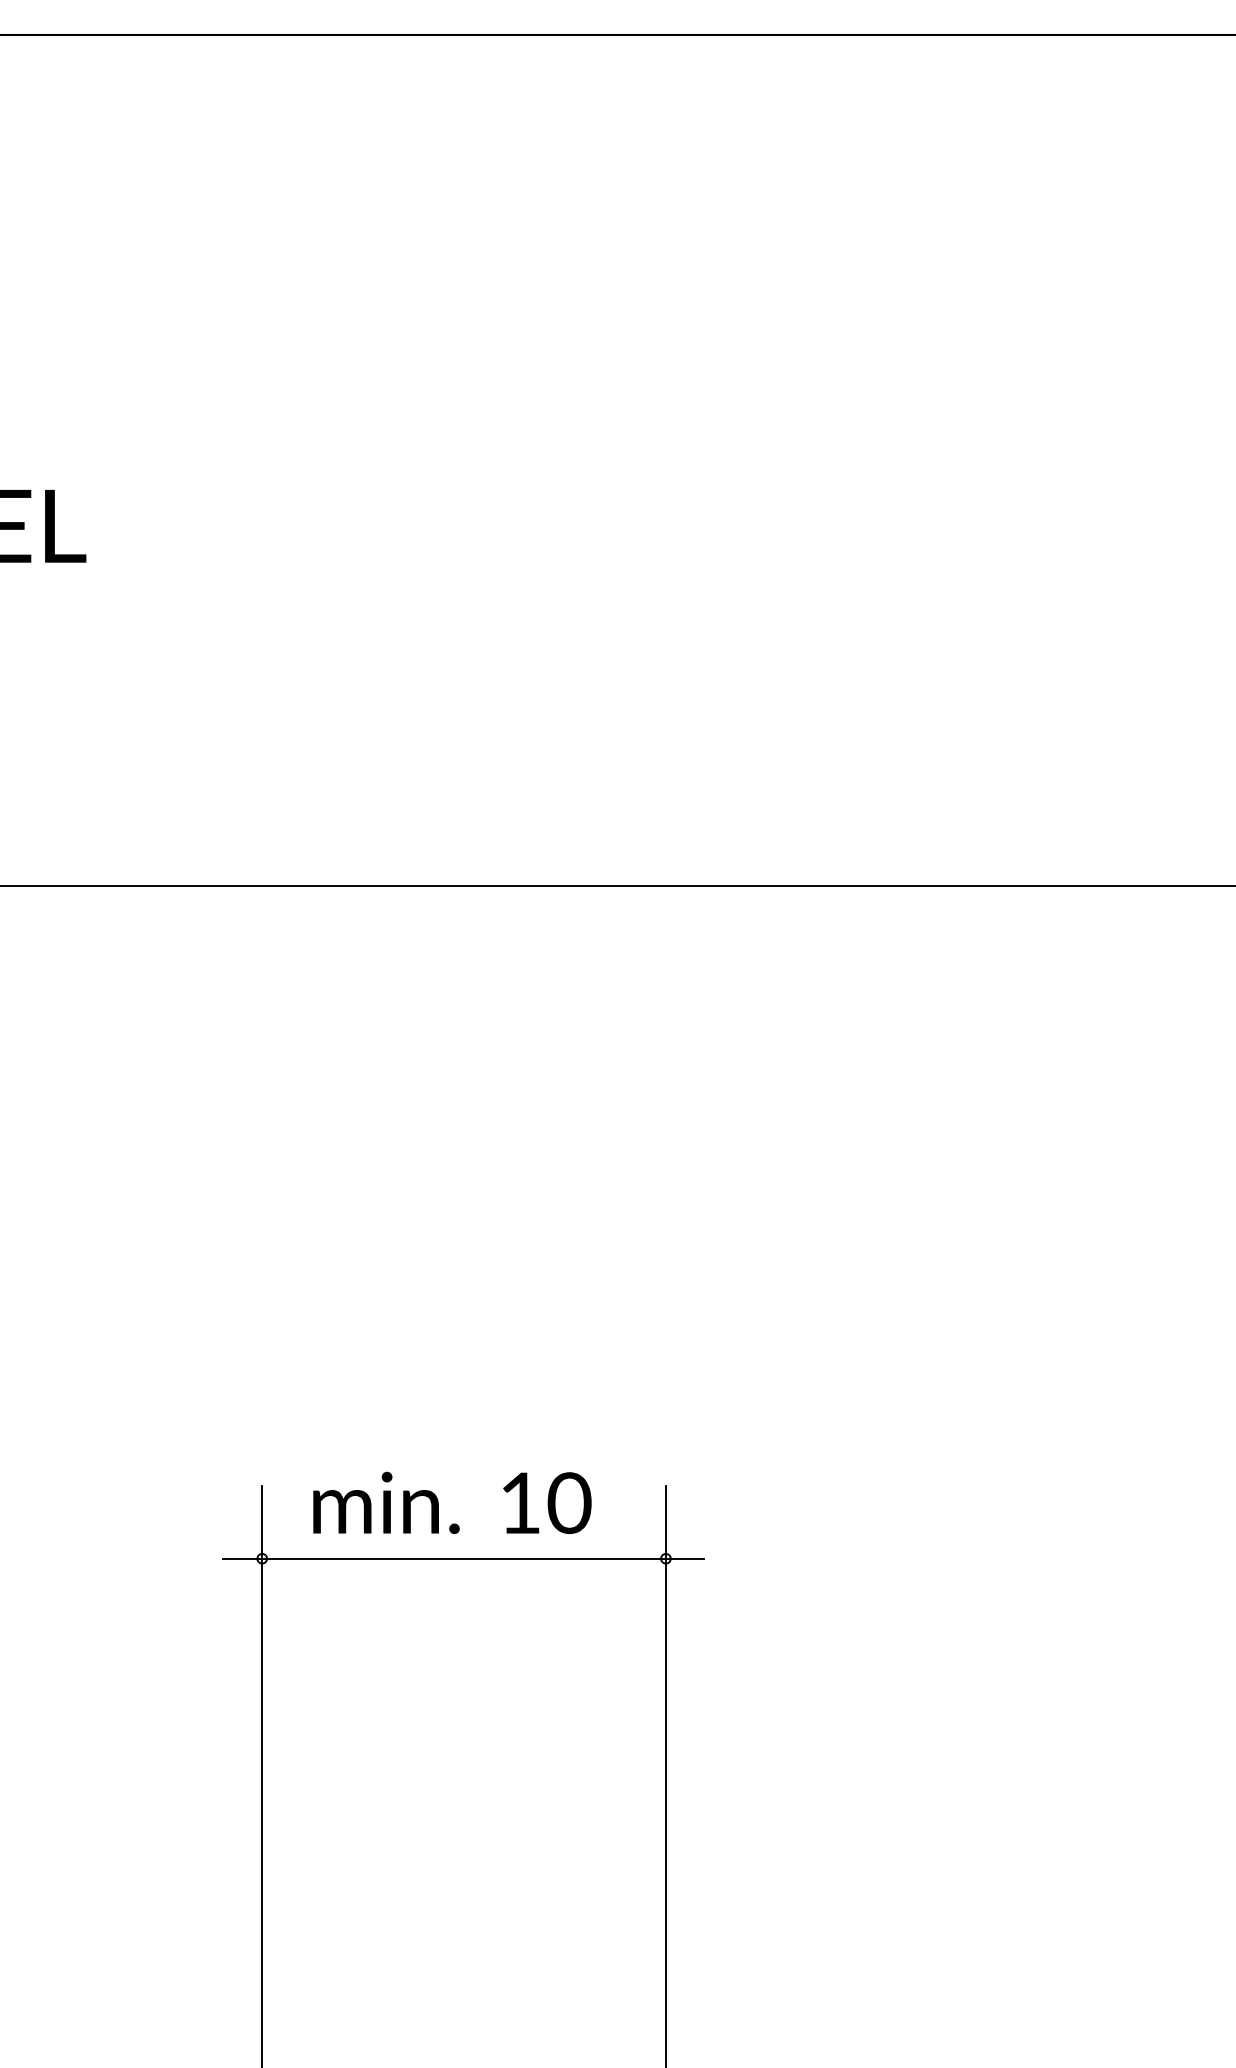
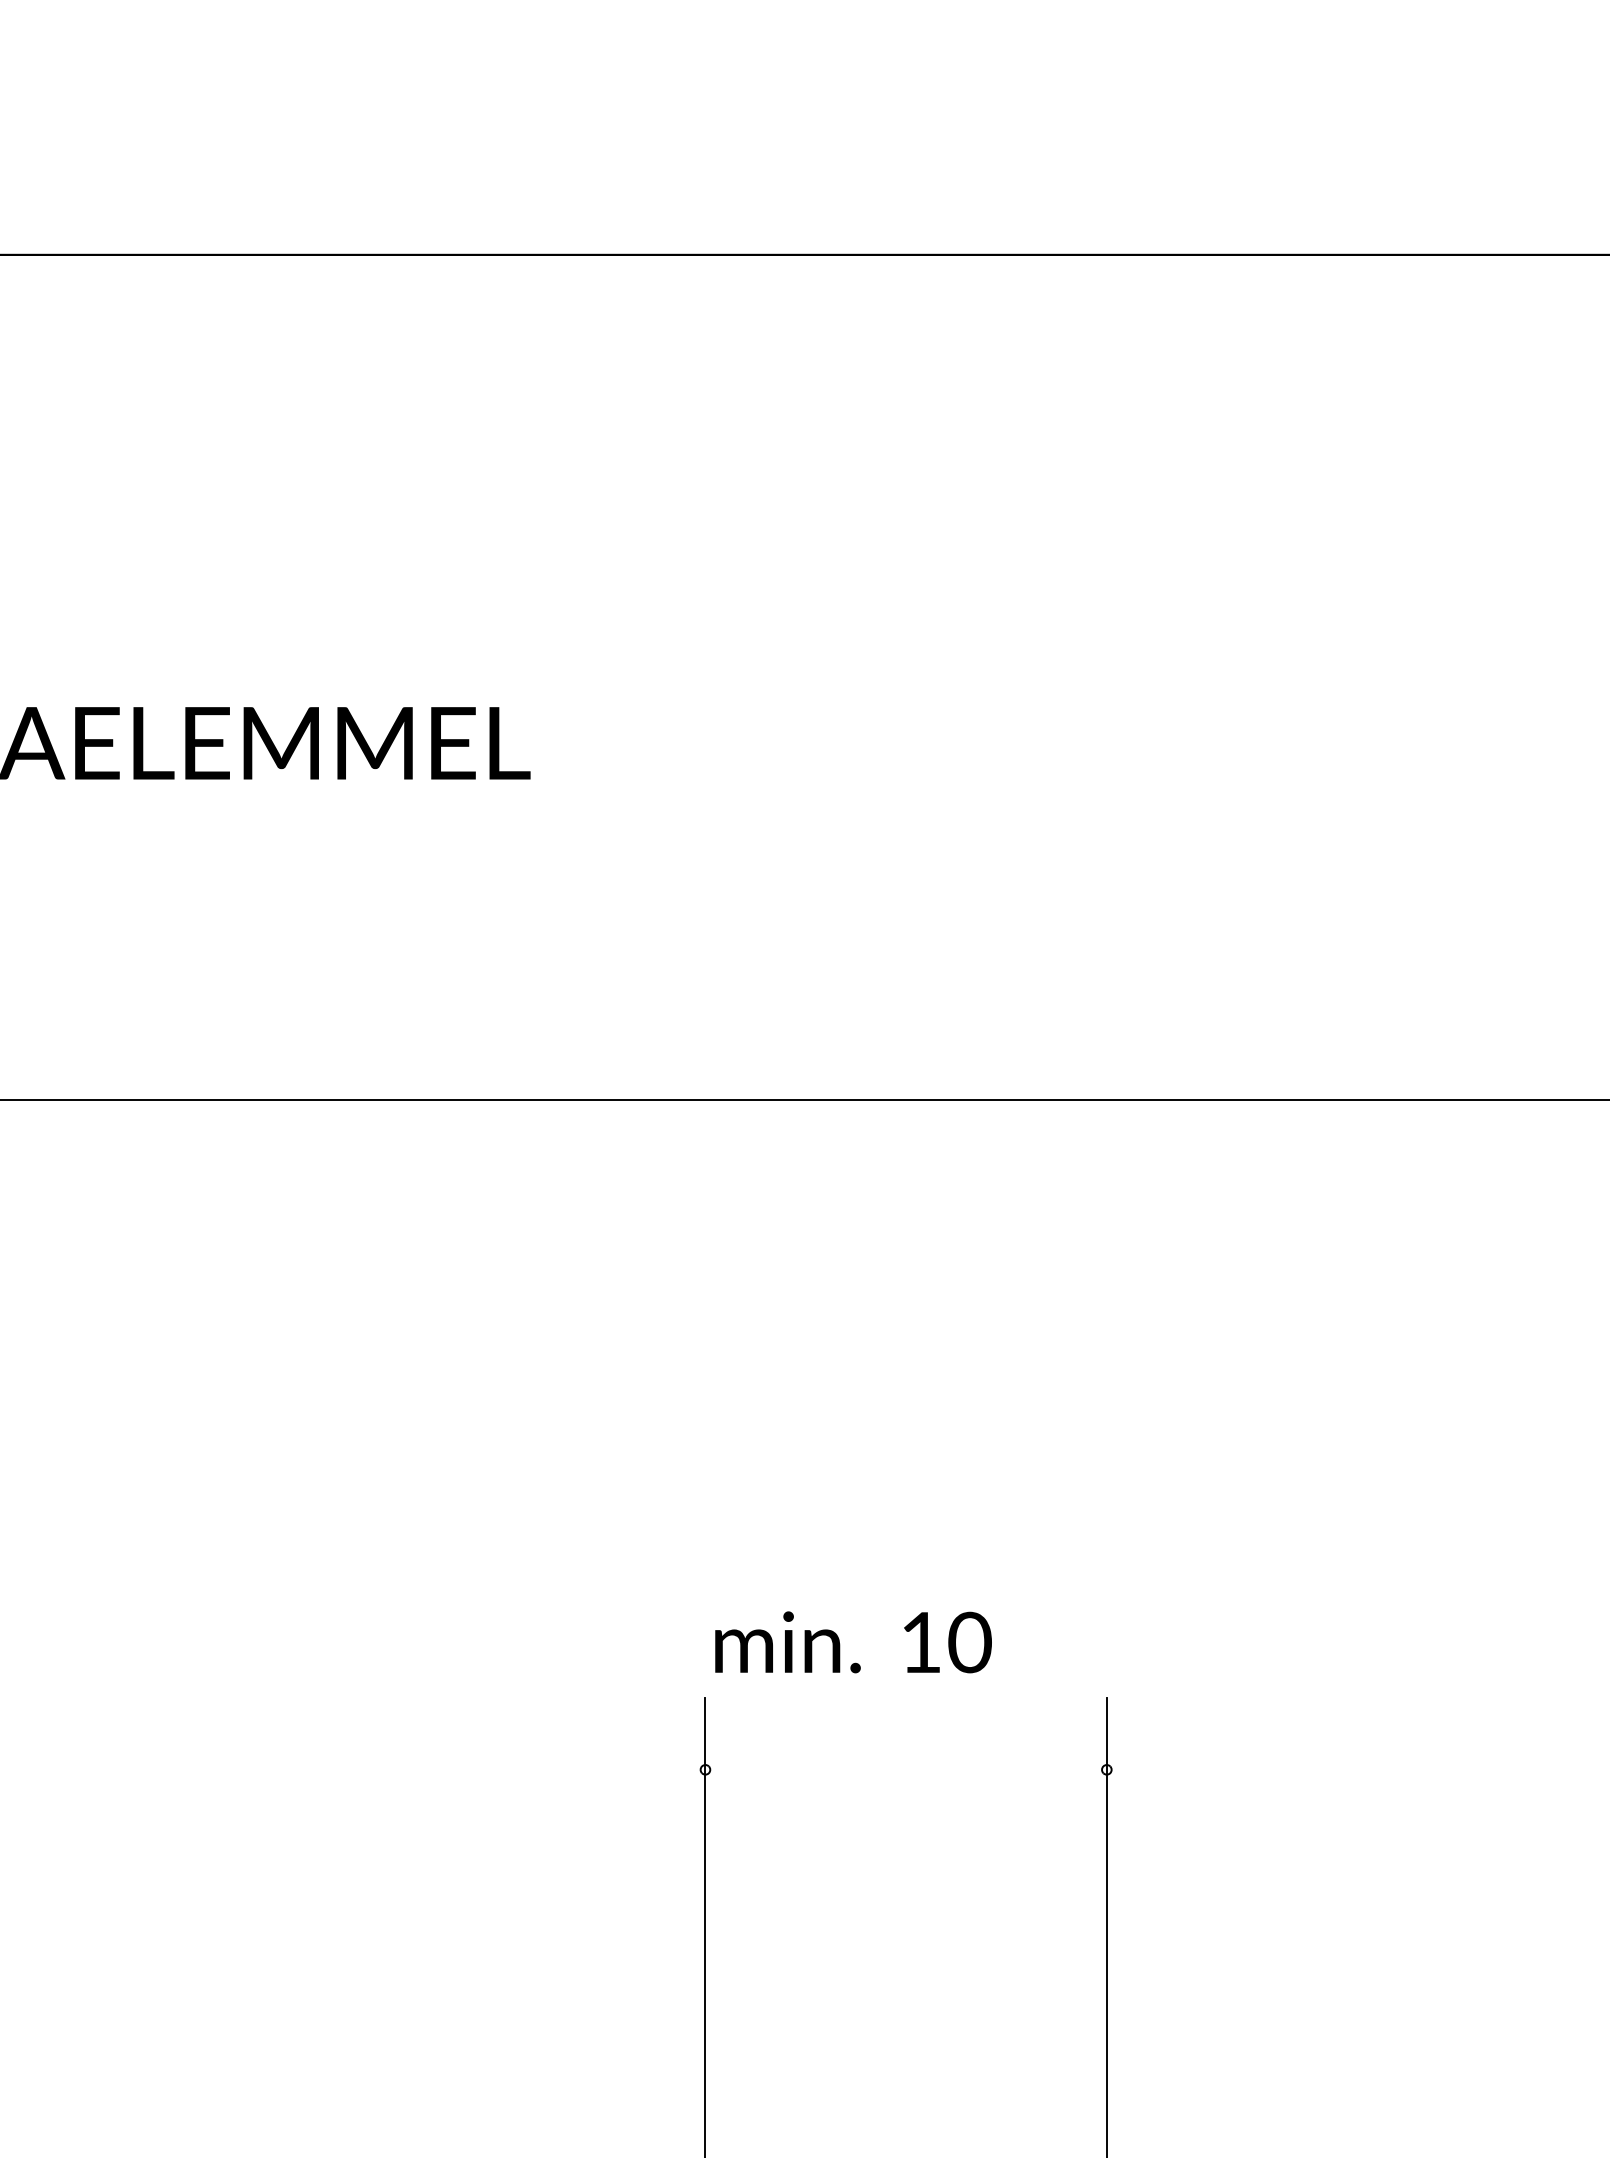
text: (452, 1503) -> (853, 1642), moved
line: (463, 1558) -> (905, 1769), removed

